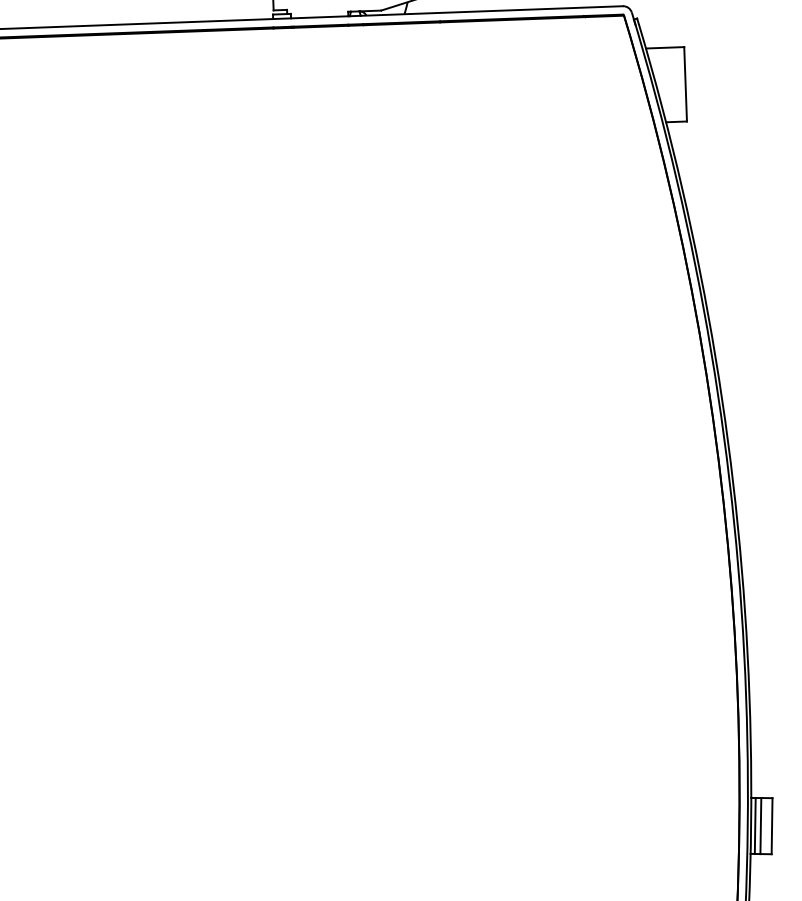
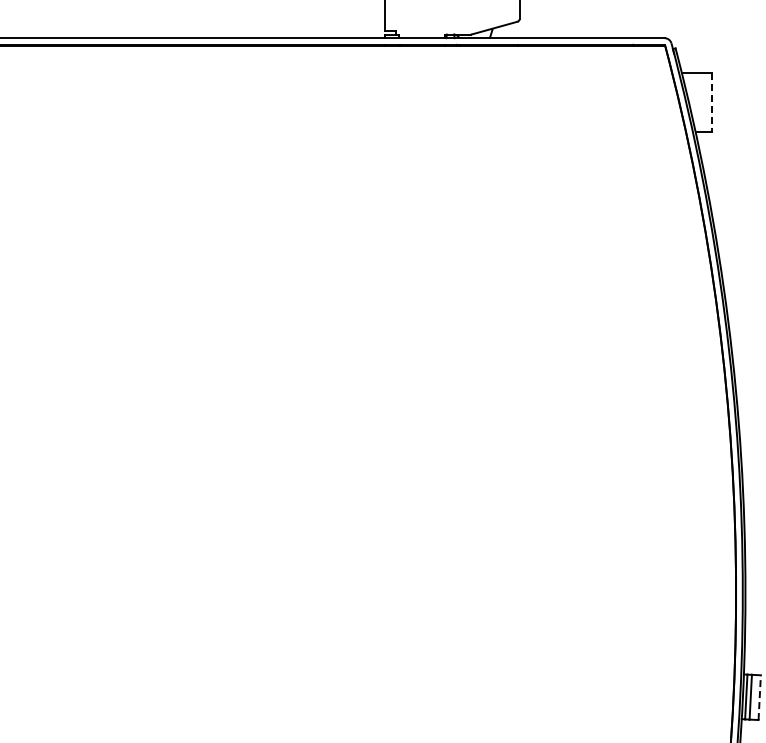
line: (685, 84) -> (712, 102), solid -> dashed
line: (771, 826) -> (759, 697), solid -> dashed

